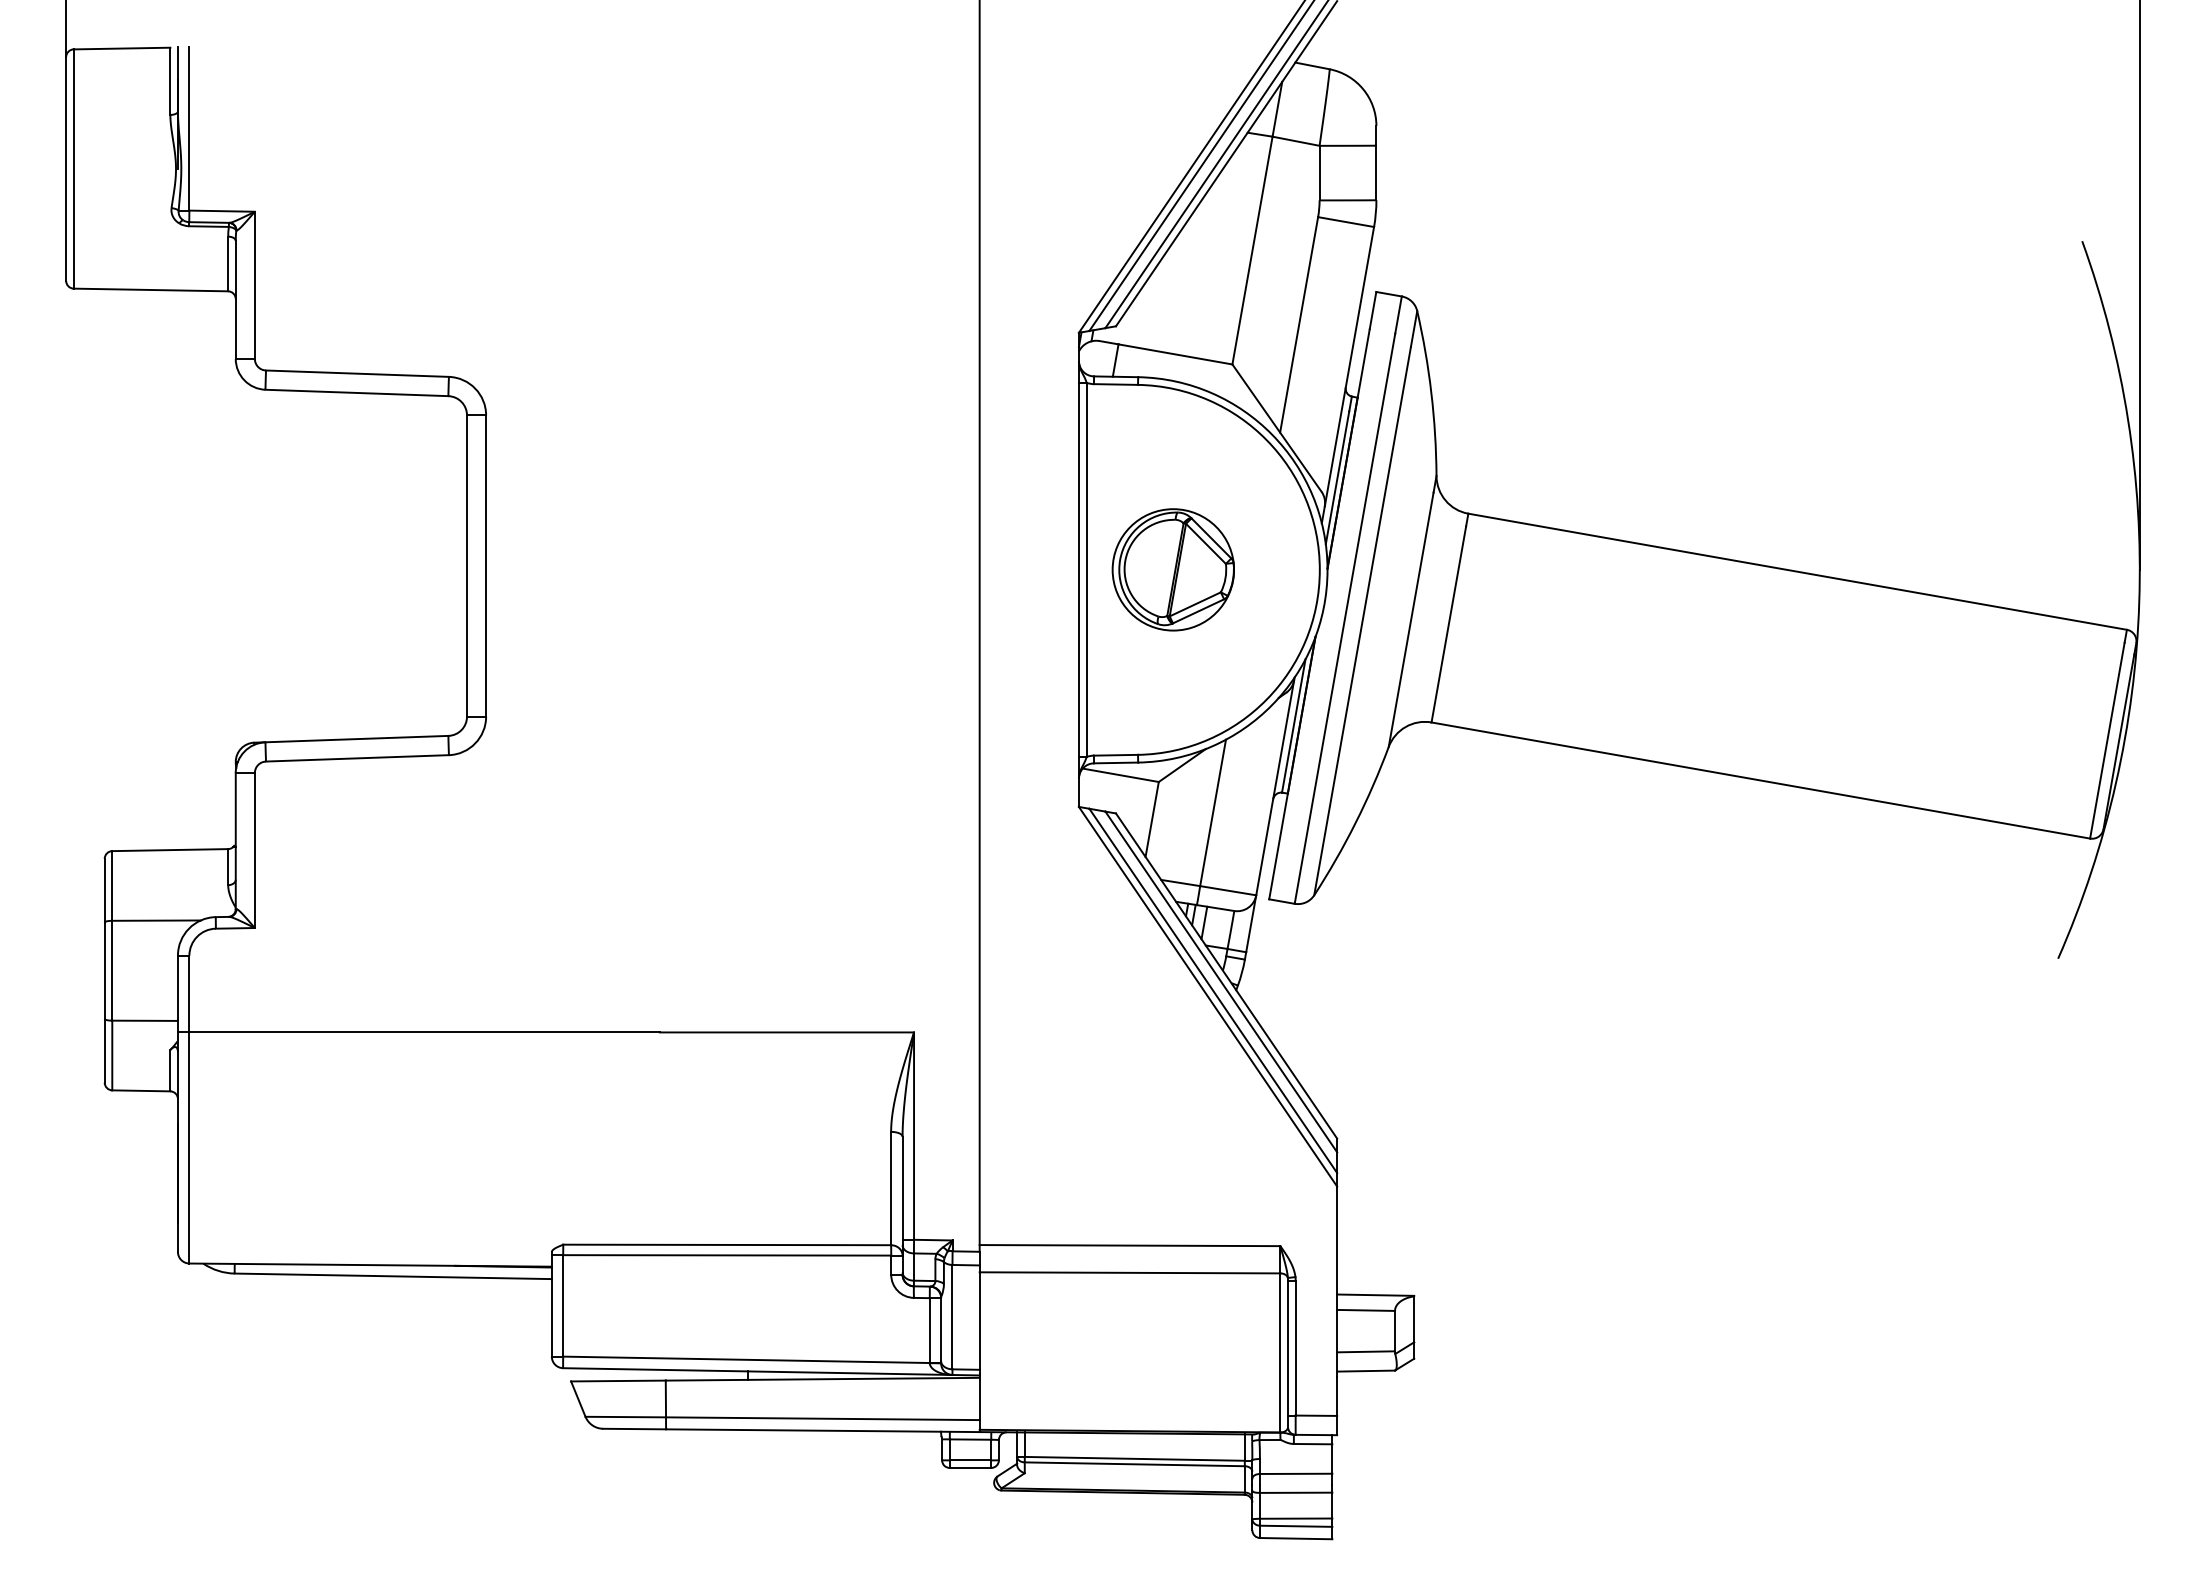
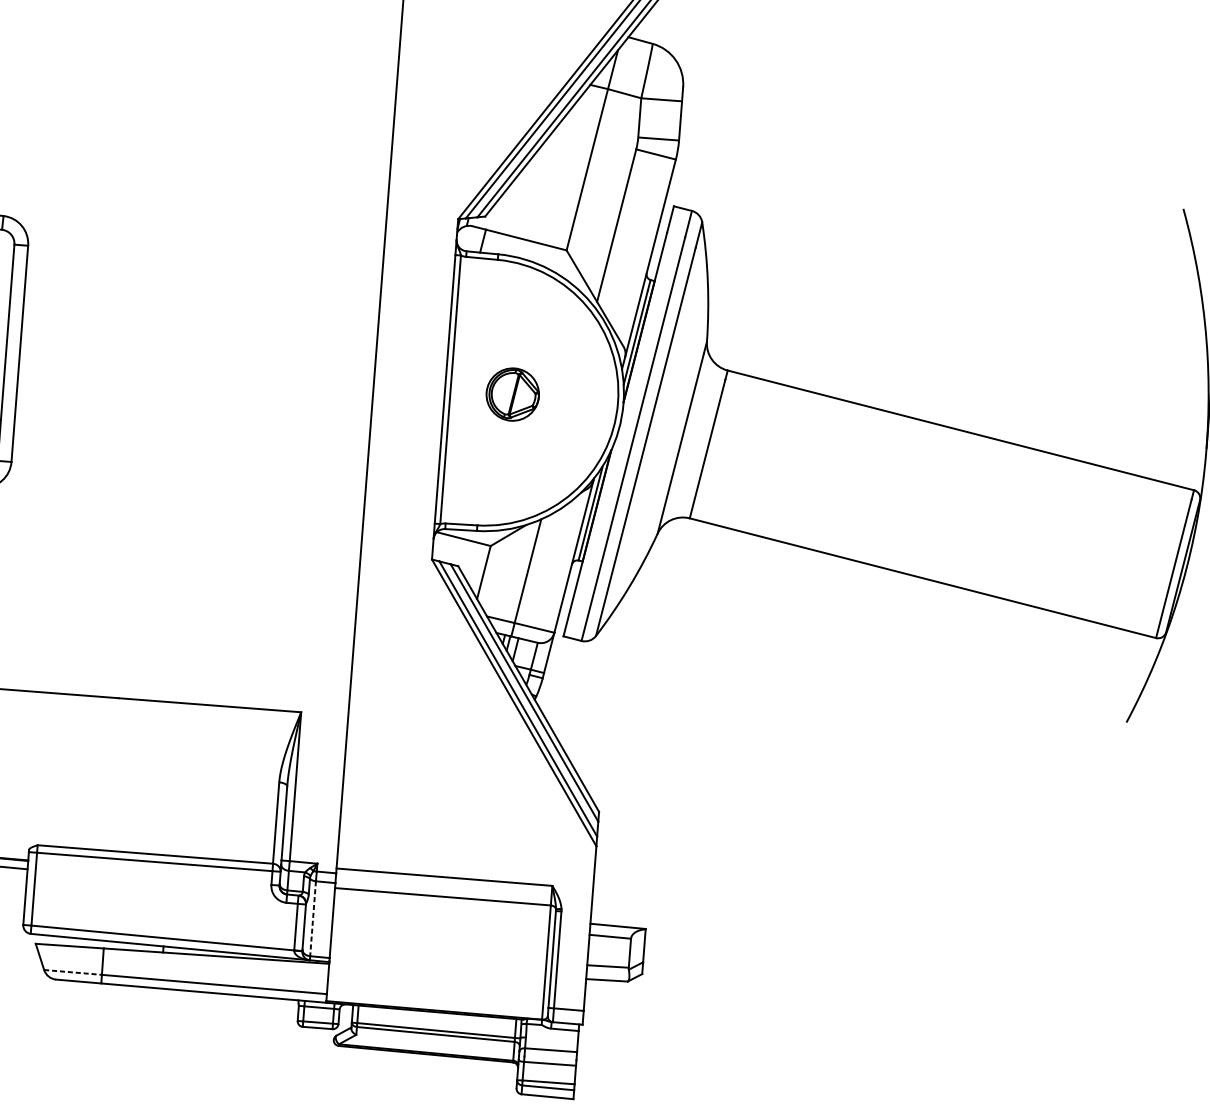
part: (1172, 569) -> (512, 394), size x0.6
line: (952, 1317) -> (313, 919), solid -> dashed
line: (626, 1417) -> (73, 972), solid -> dashed

